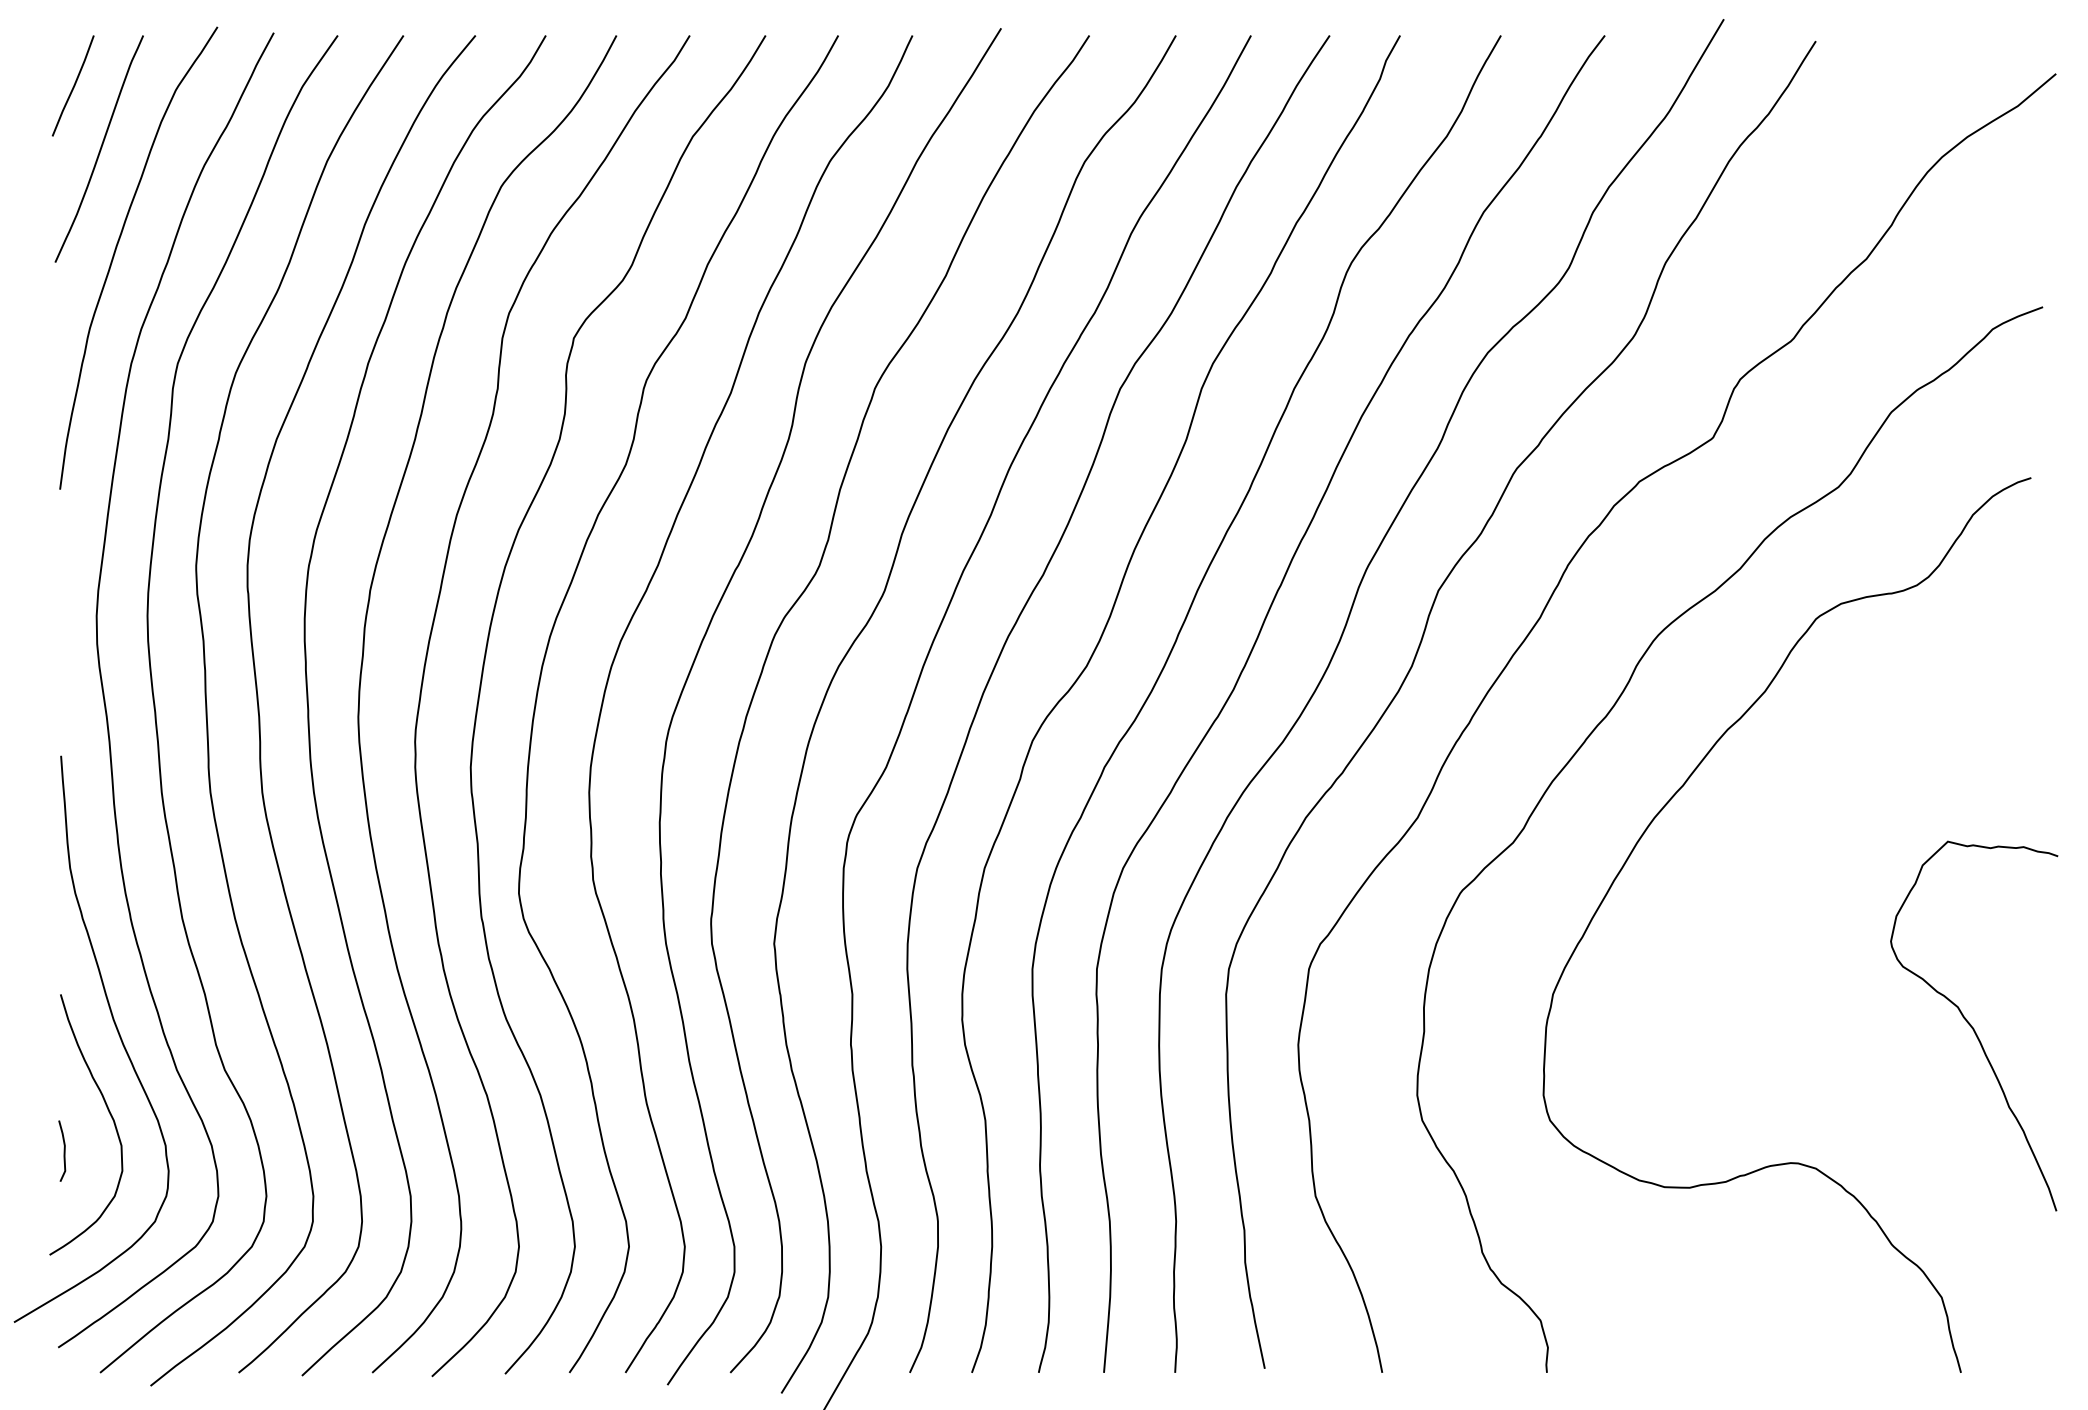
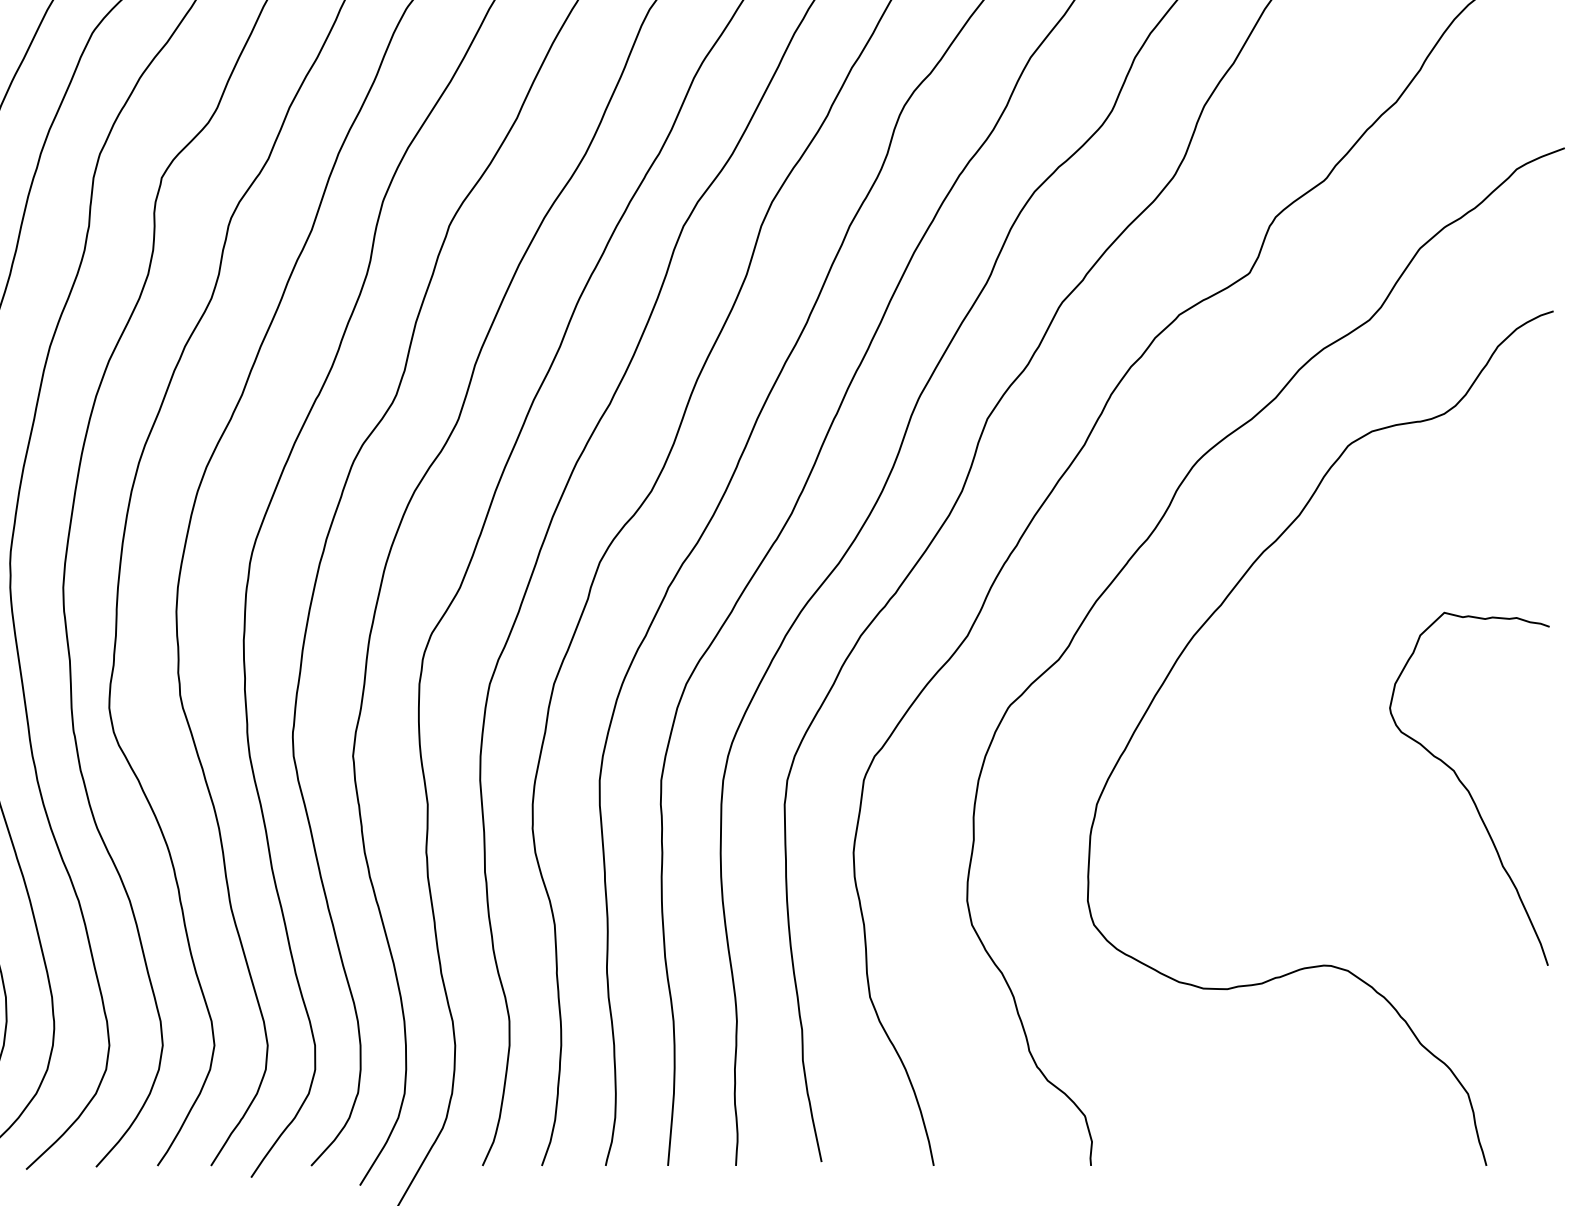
curve: (1972, 1026) -> (1467, 789), moved

